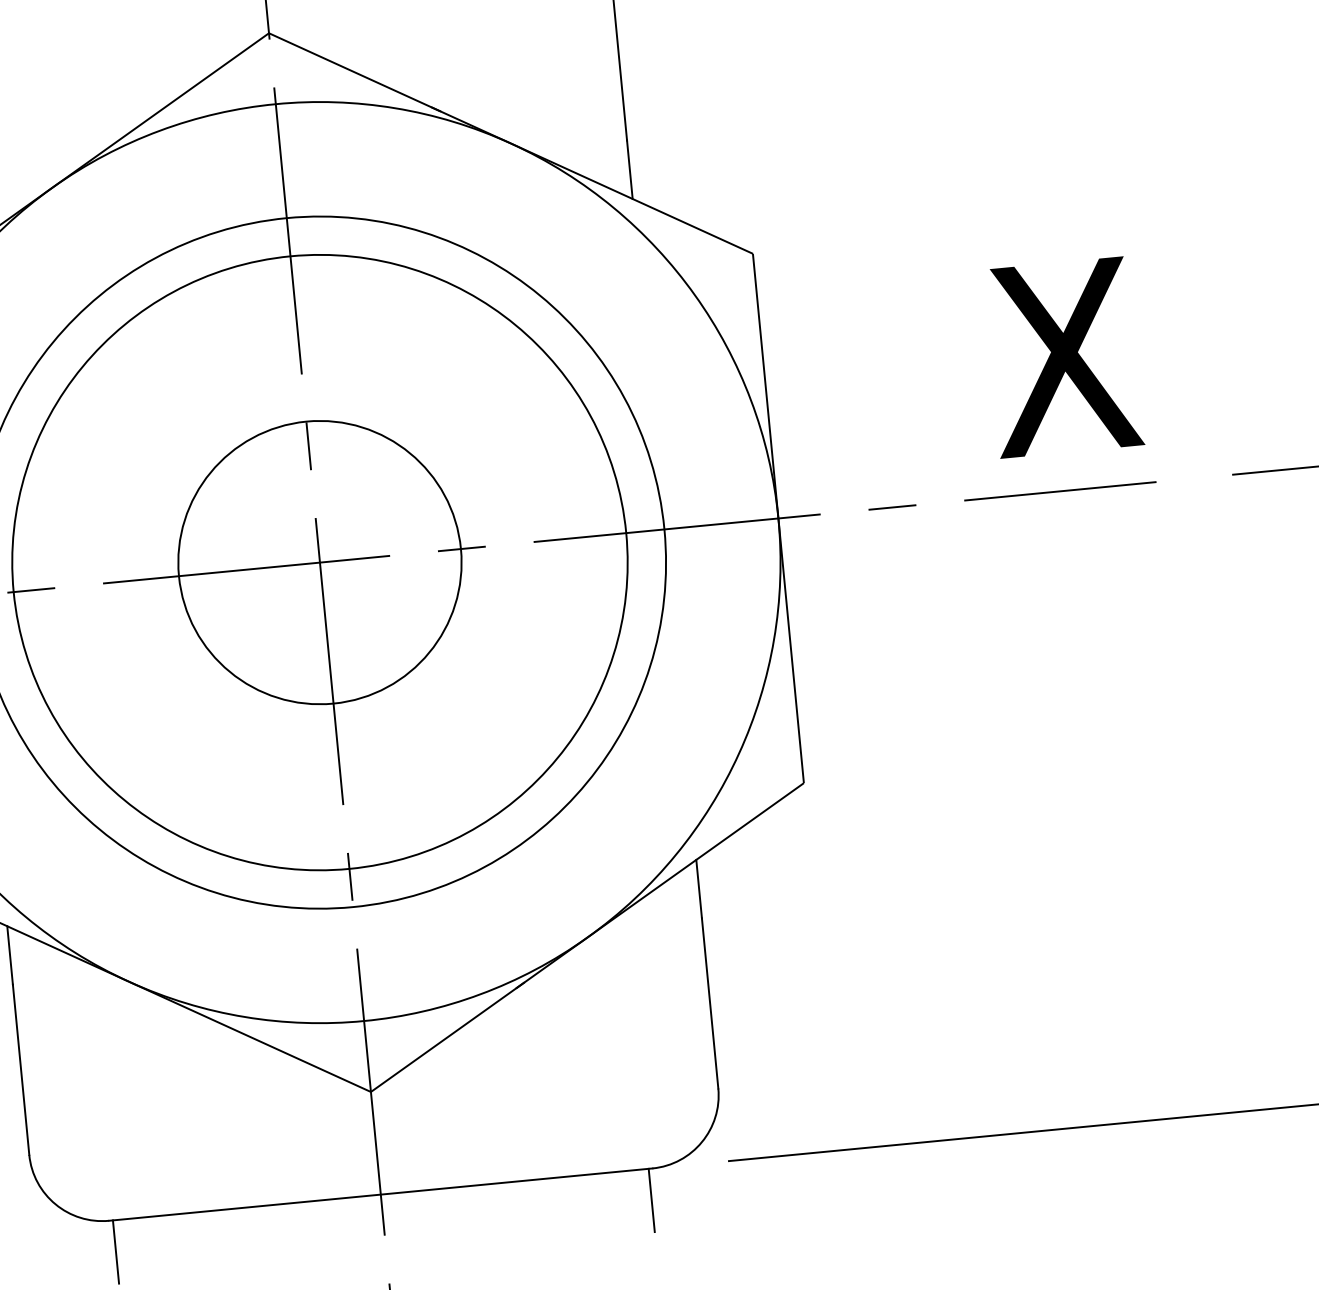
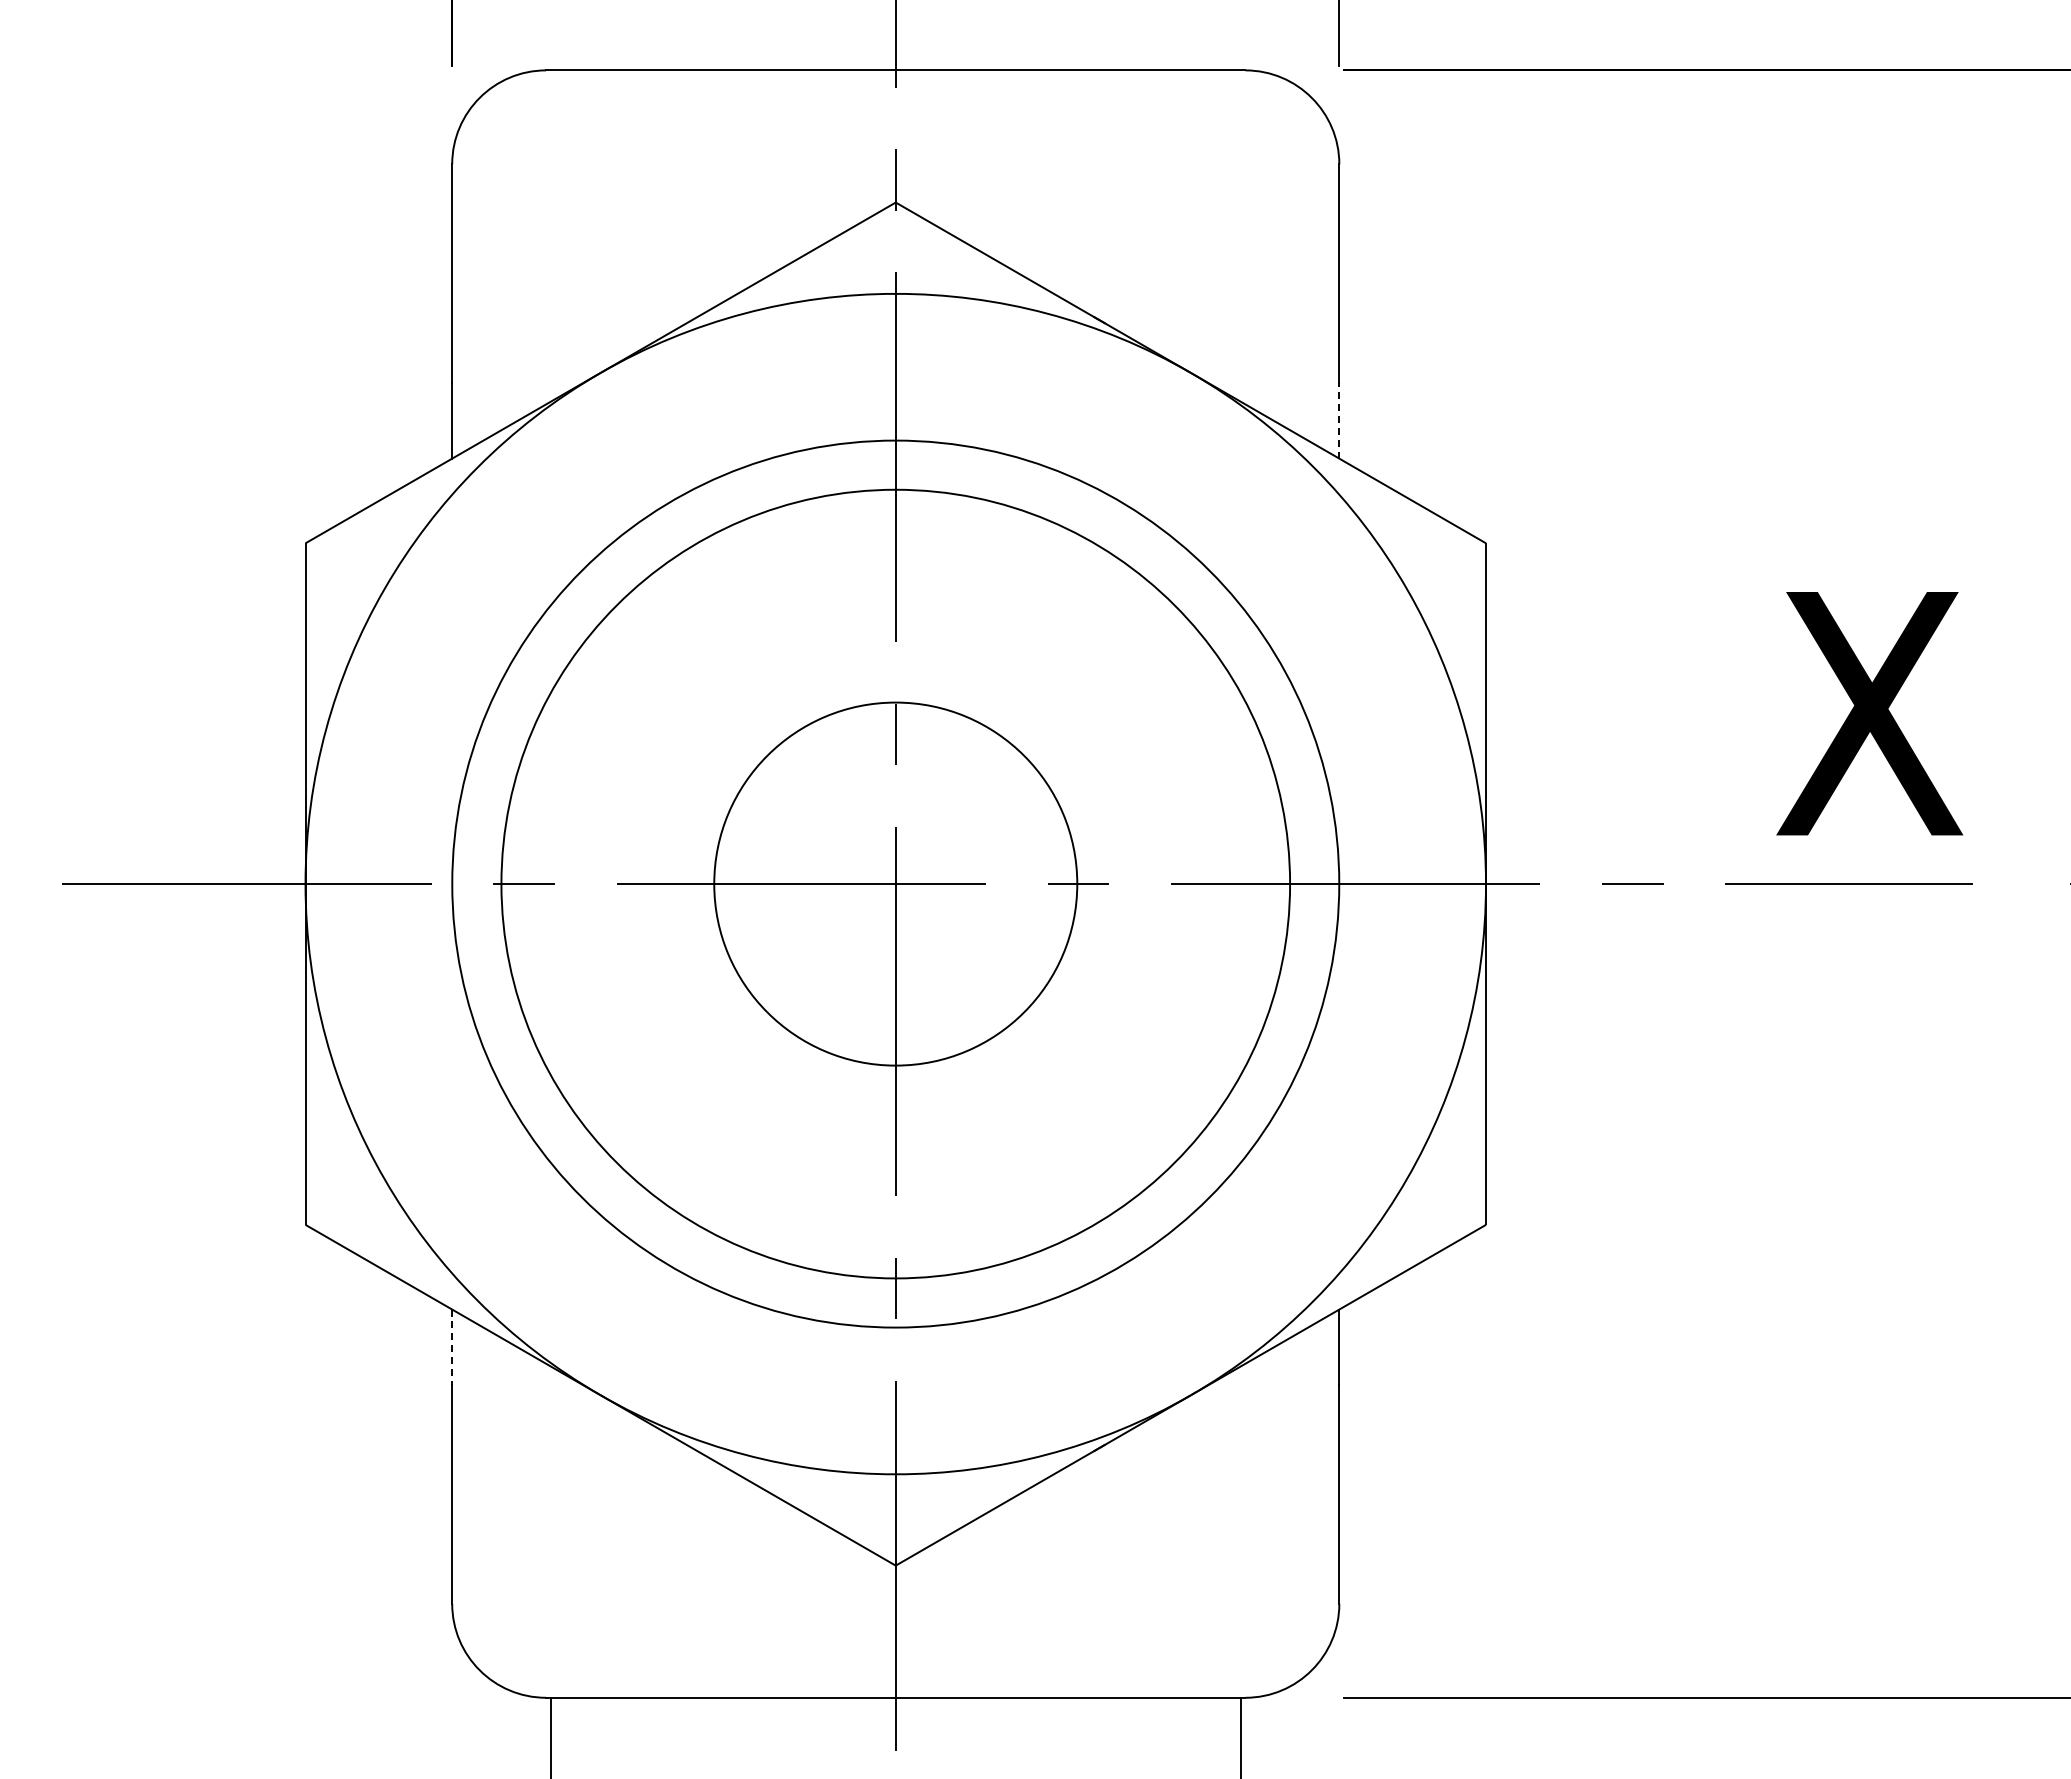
line: (630, 170) -> (1339, 421), solid -> dashed
line: (10, 955) -> (452, 1347), solid -> dashed

